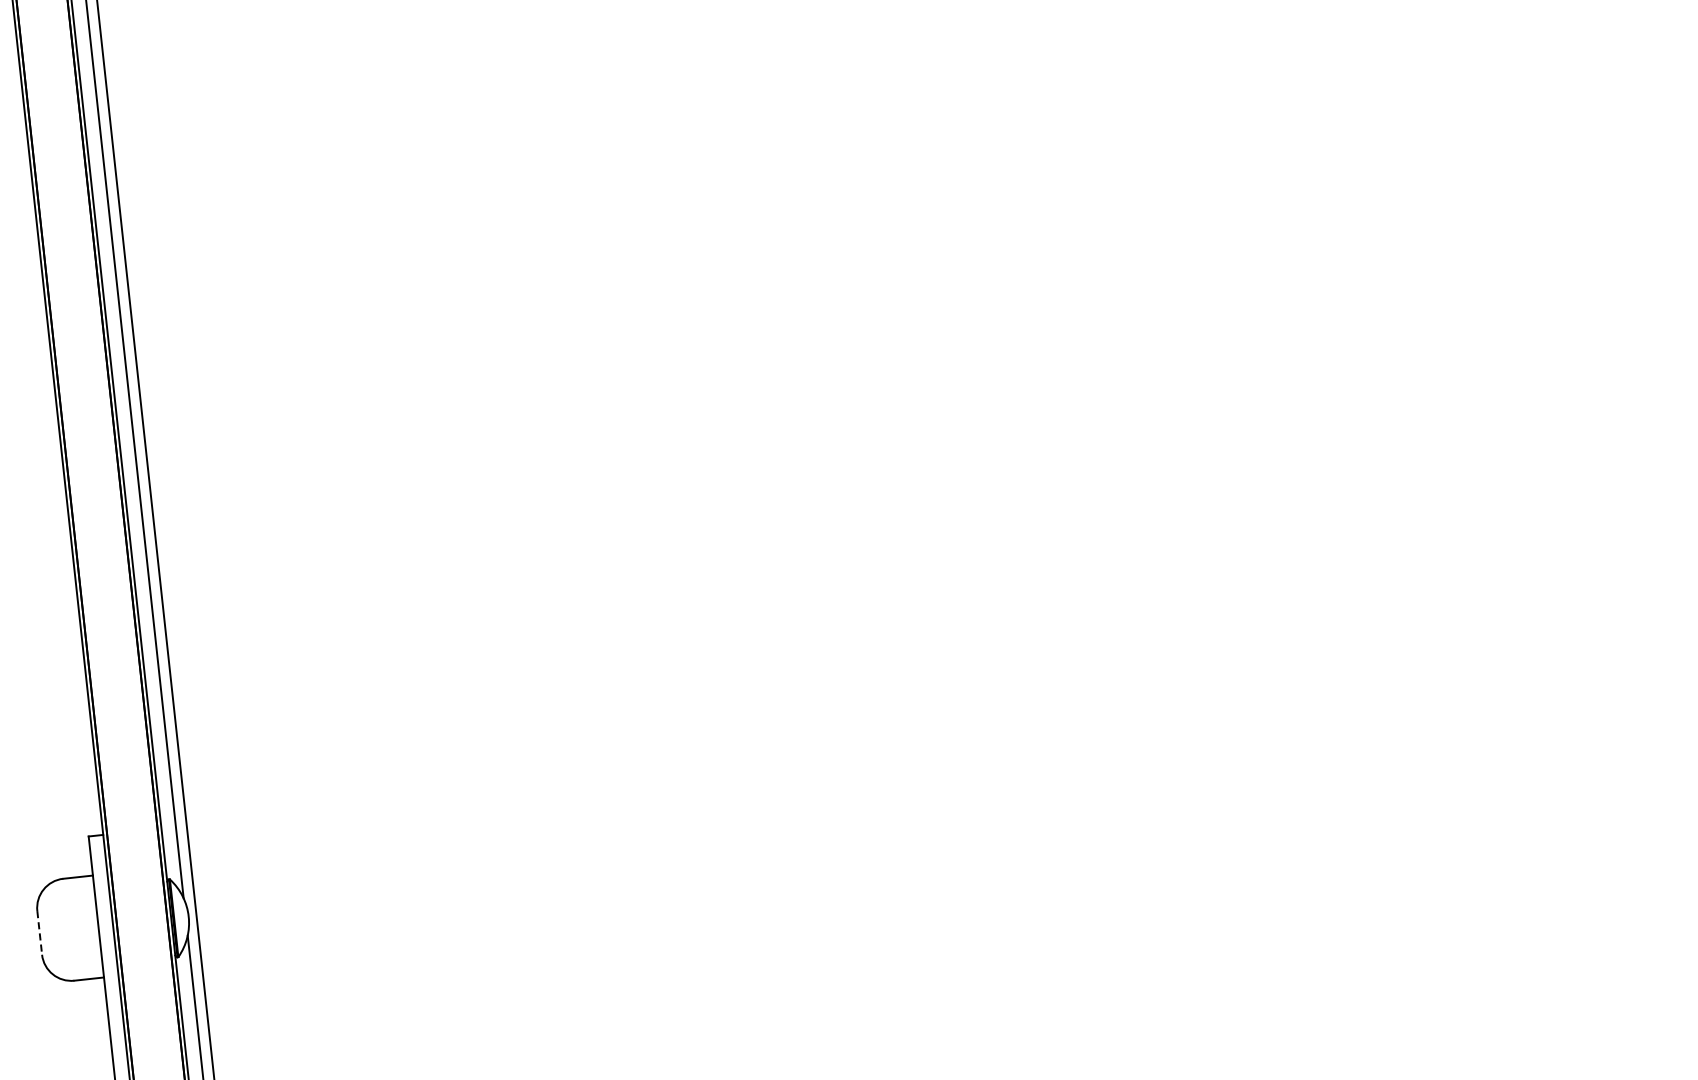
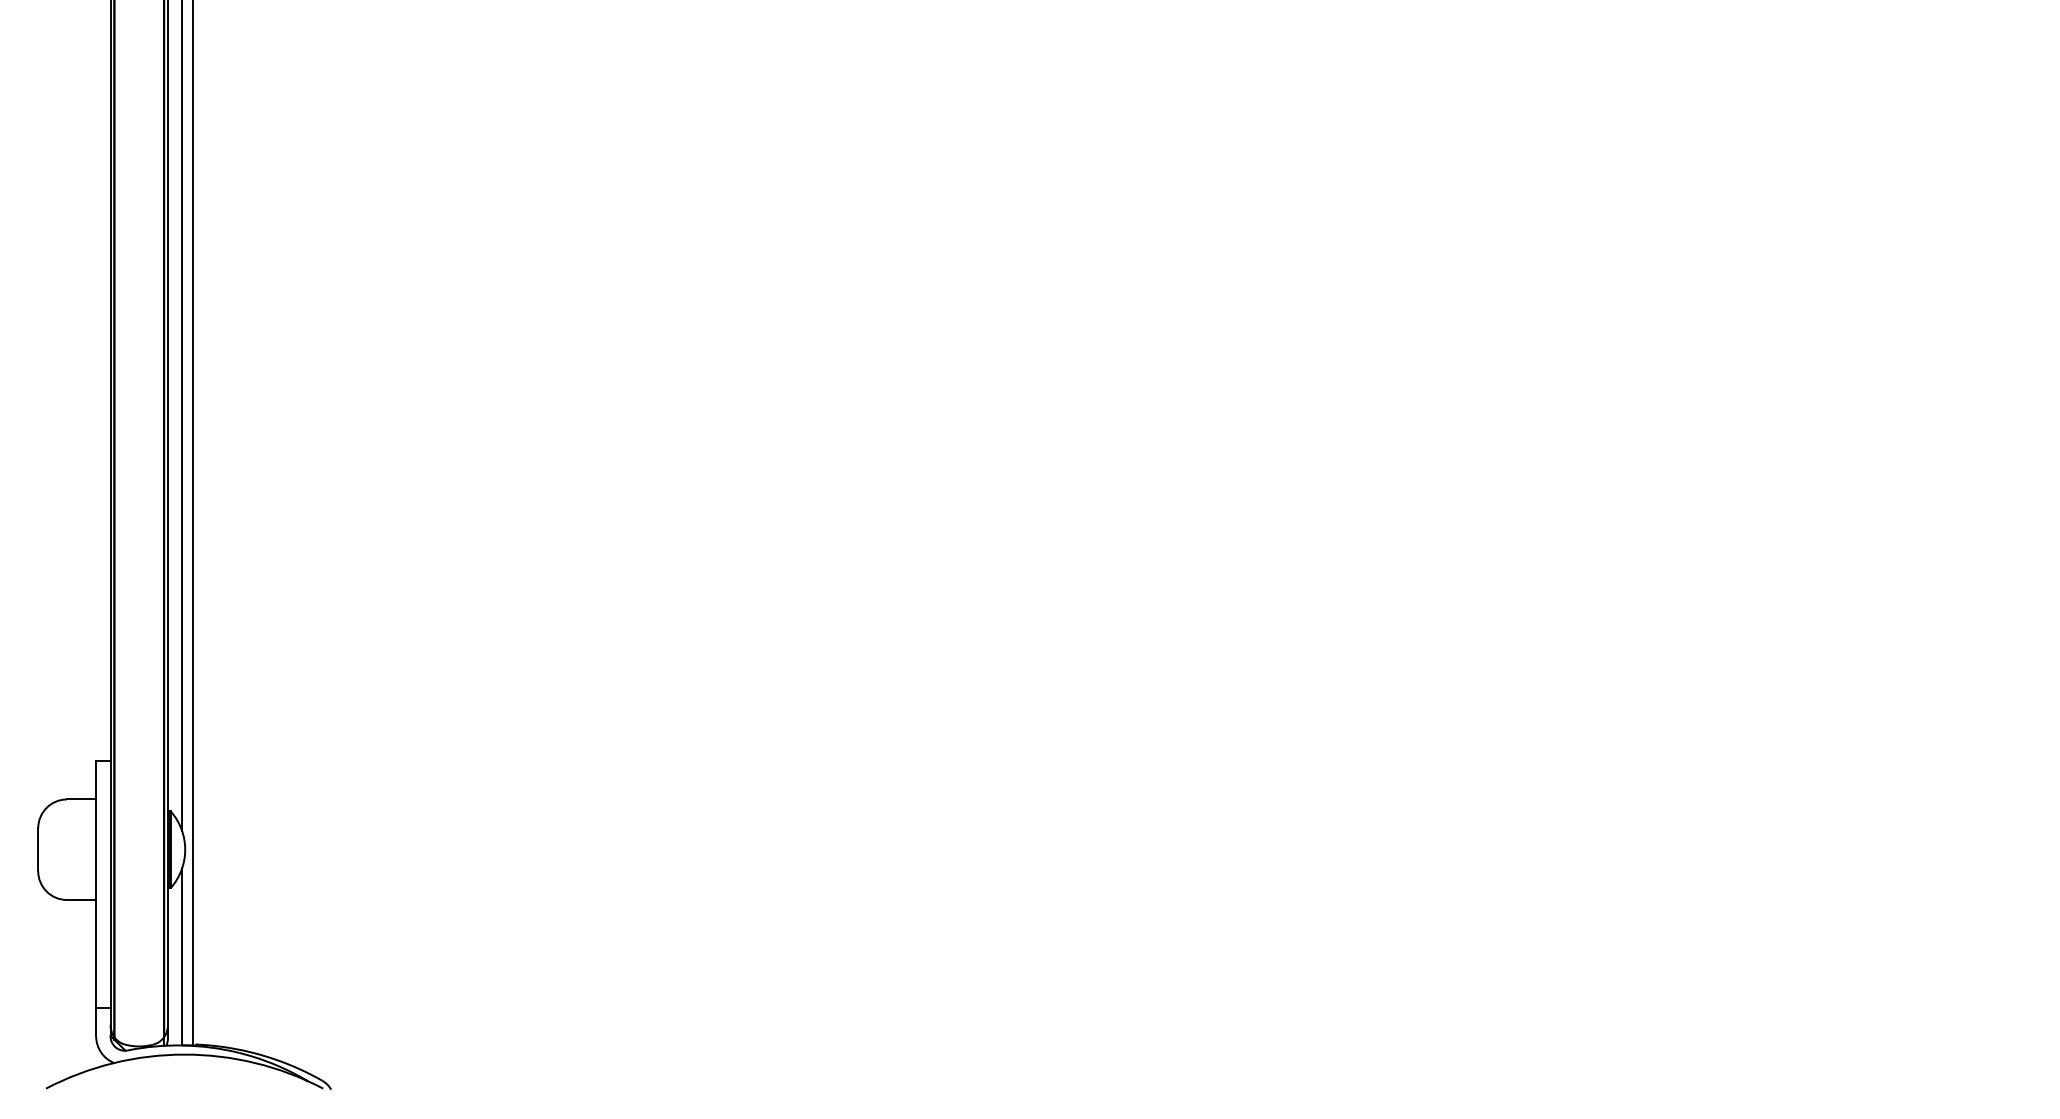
line: (39, 932) -> (38, 849), dashed -> solid

